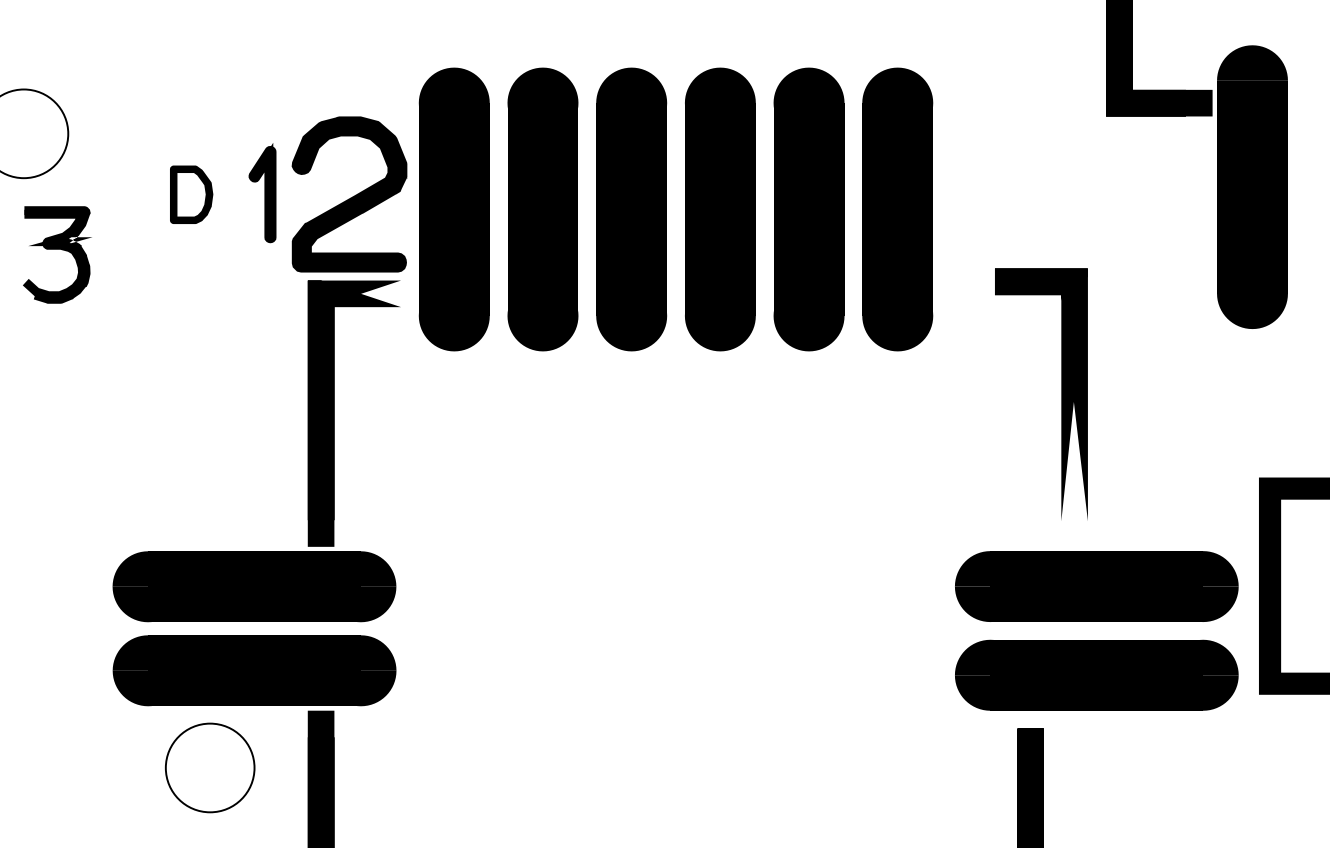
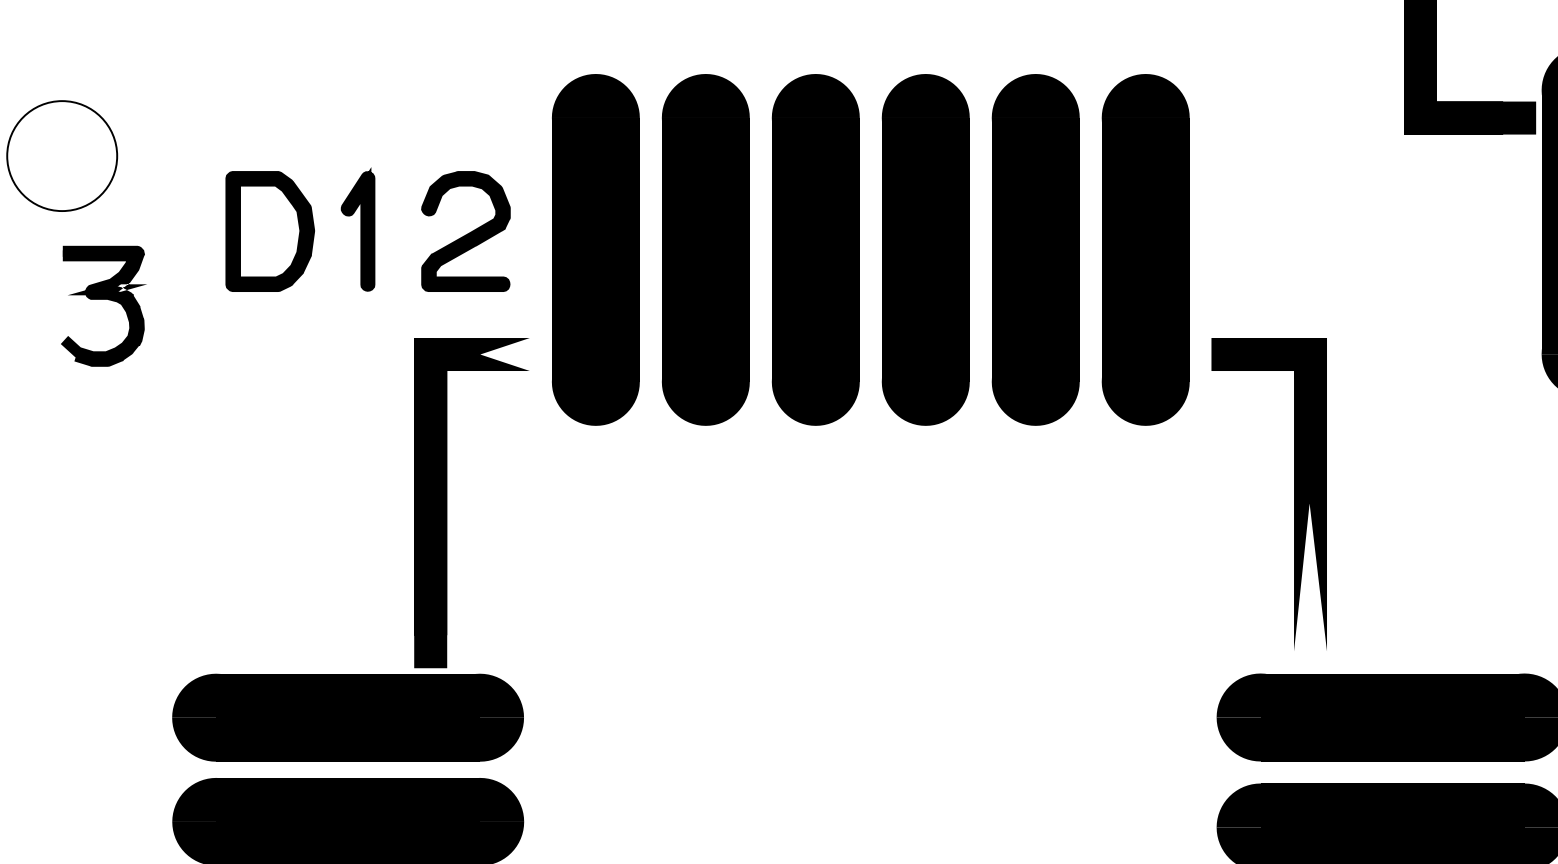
part: (191, 194) -> (269, 231), size x1.67
part: (349, 194) -> (465, 231), size x0.62
part: (1061, 393) -> (1294, 492), moved

